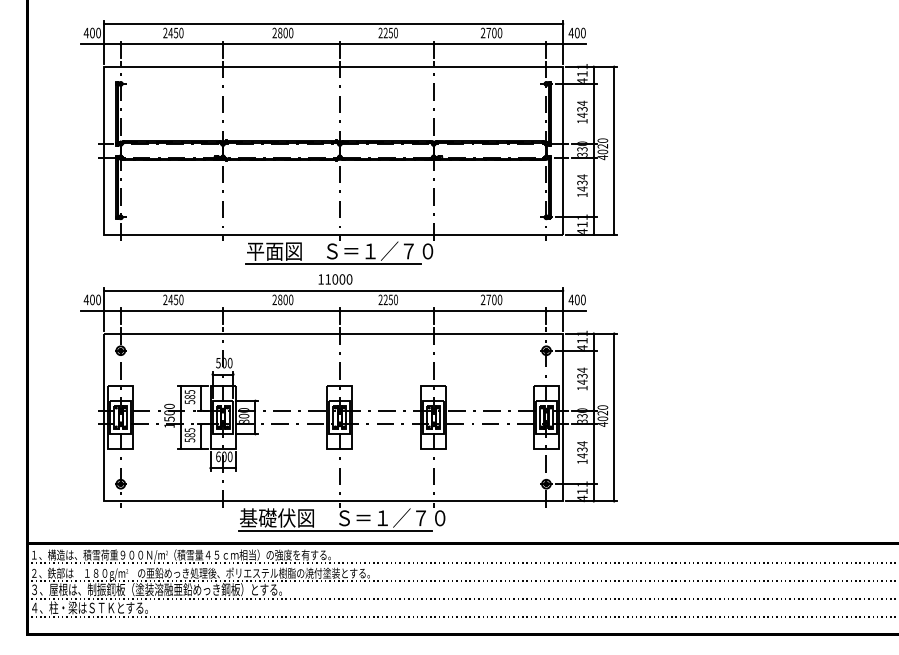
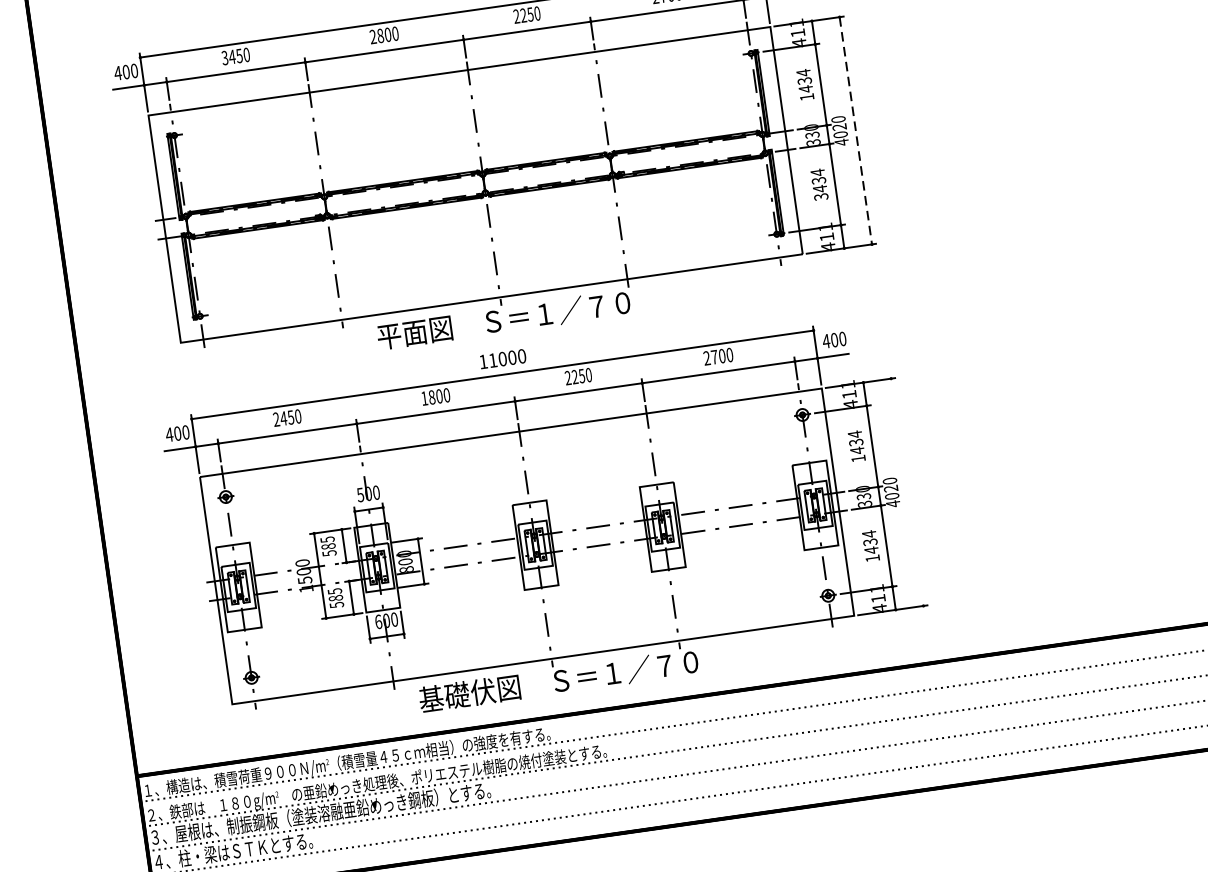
text: (165, 33) -> (225, 58), 2450 -> 3450
line: (614, 150) -> (856, 130), solid -> dashed
text: (582, 194) -> (821, 196), 1434 -> 3434
line: (333, 263) -> (497, 337), removed
text: (274, 299) -> (424, 397), 2800 -> 1800
line: (614, 417) -> (907, 492), removed
line: (335, 530) -> (551, 699), removed

